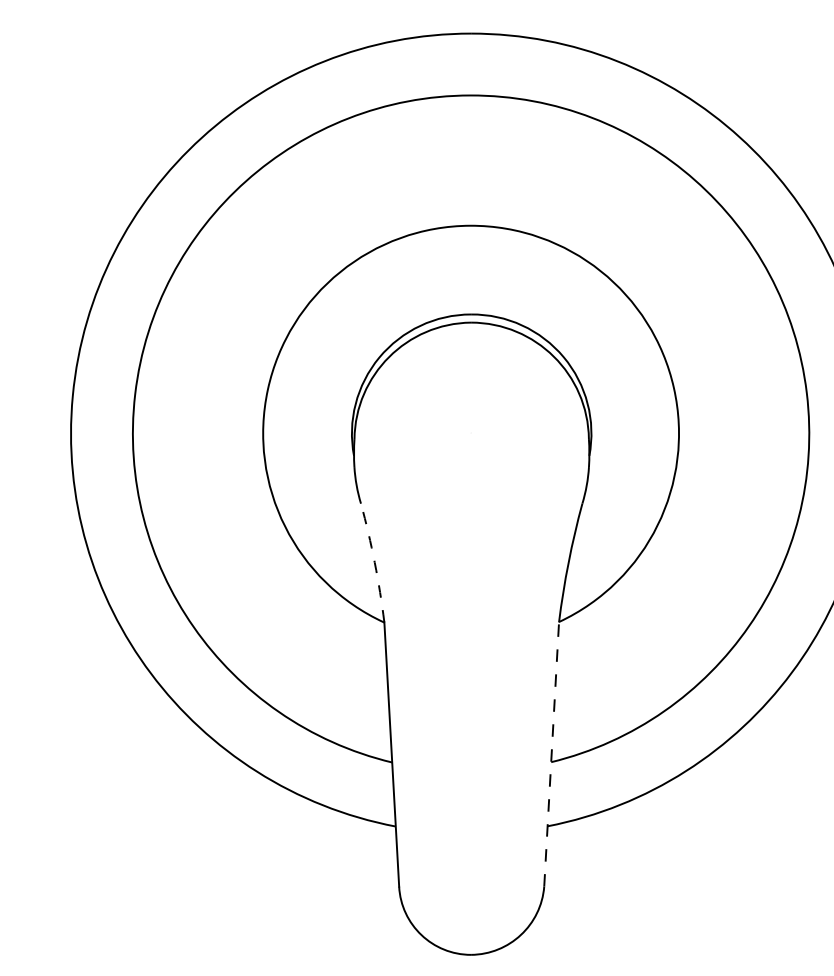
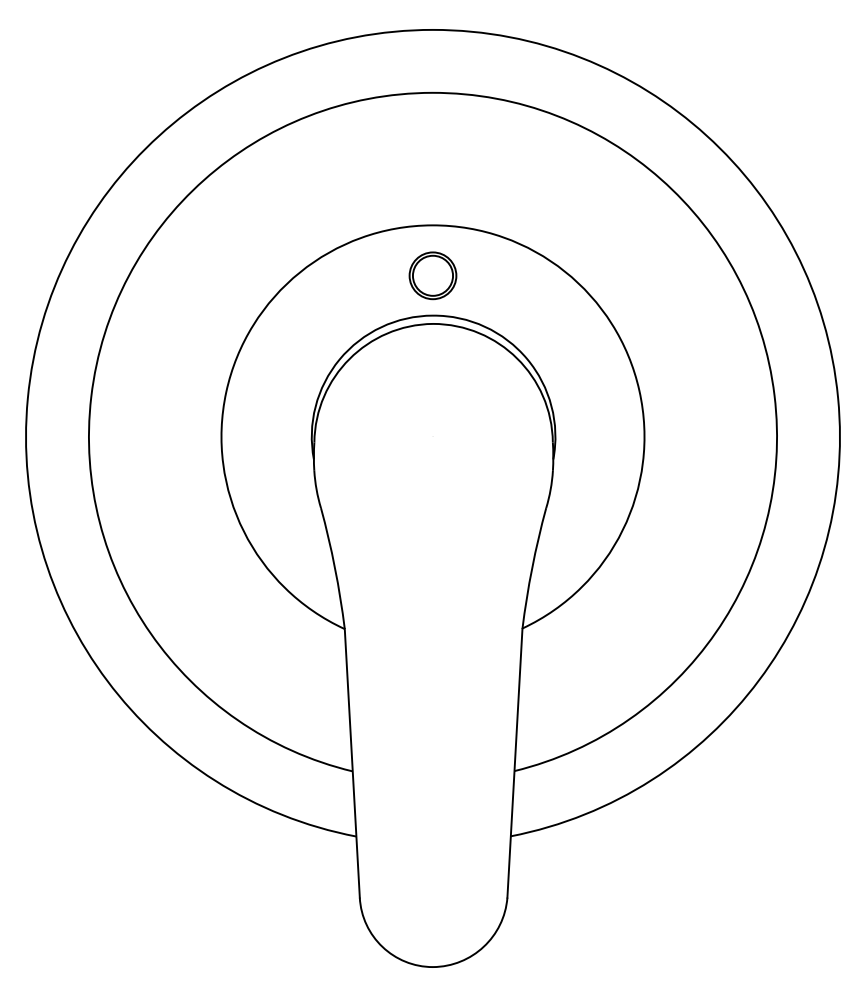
part: (470, 275) -> (432, 275), added
arc: (375, 563) -> (335, 568), dashed -> solid
line: (551, 754) -> (514, 763), dashed -> solid

